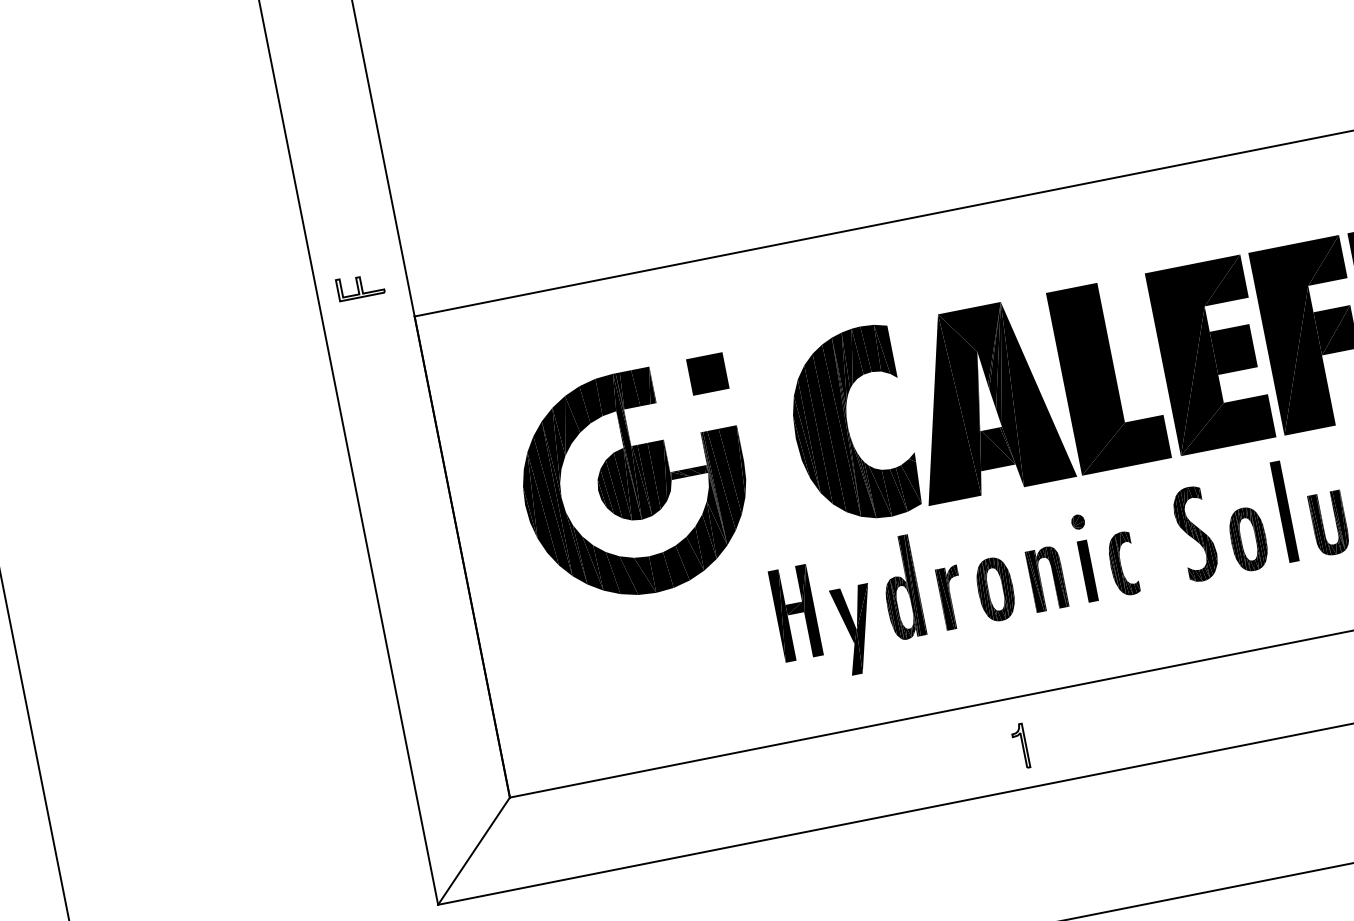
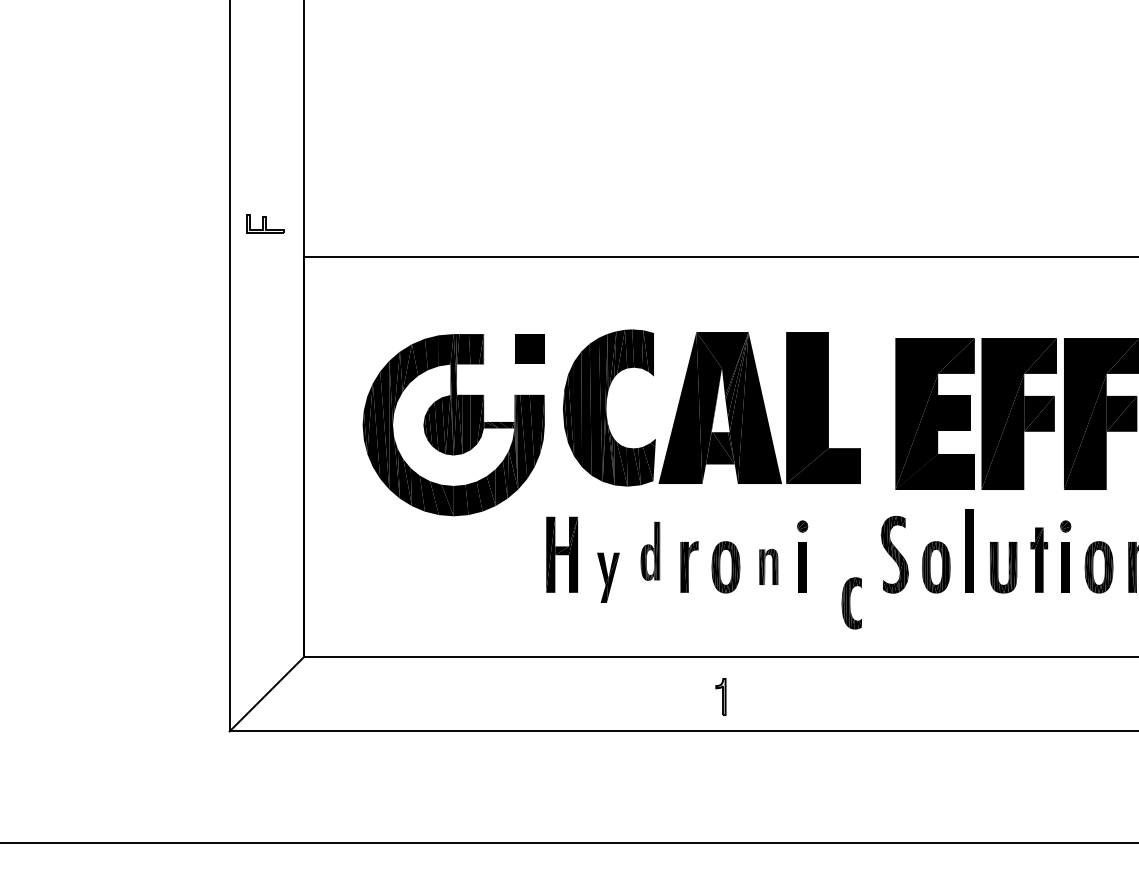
part: (974, 401) -> (711, 407), moved
part: (1122, 564) -> (851, 603), moved
part: (1046, 578) -> (768, 566), size x0.7
part: (901, 588) -> (650, 551), size x0.7
part: (856, 629) -> (608, 577), size x0.7

